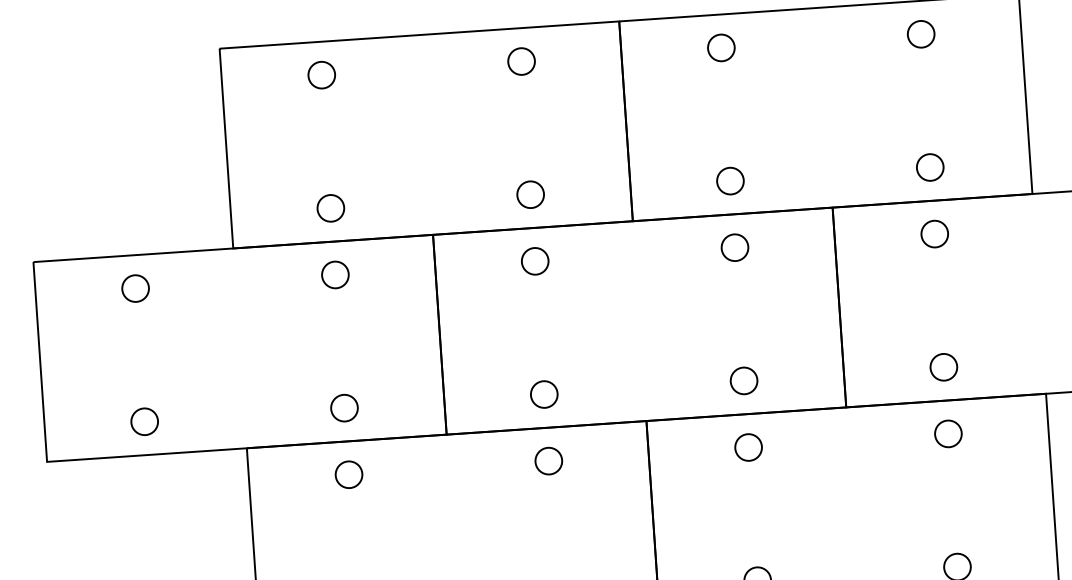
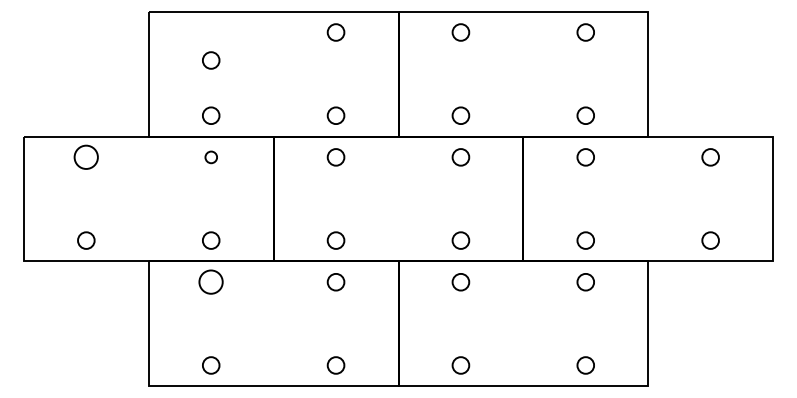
circle: (322, 75) -> (211, 60), moved
circle: (335, 275) -> (211, 157), size x0.7
circle: (135, 288) -> (86, 157), size x1.4
circle: (349, 475) -> (211, 282), size x1.4

